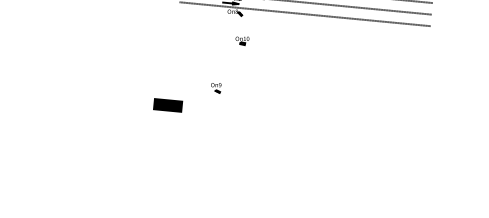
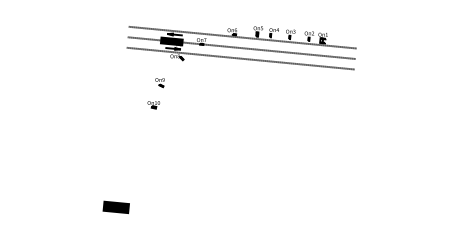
part: (242, 41) -> (153, 105), moved
part: (215, 89) -> (159, 83), moved
text: (167, 104) -> (115, 206), moved

